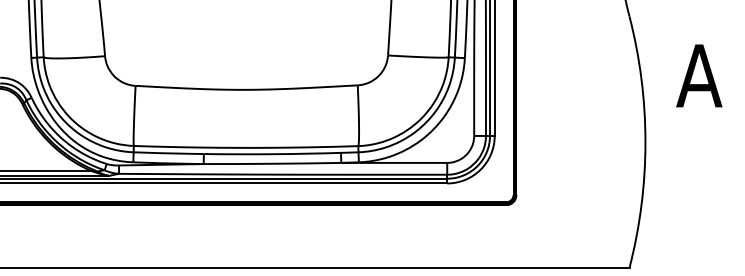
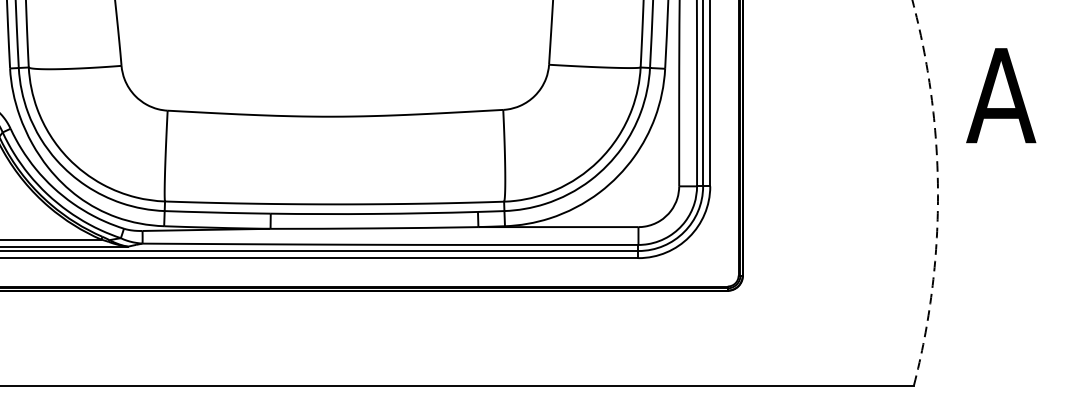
text: (699, 75) -> (1001, 95), moved
arc: (645, 142) -> (938, 196), solid -> dashed

